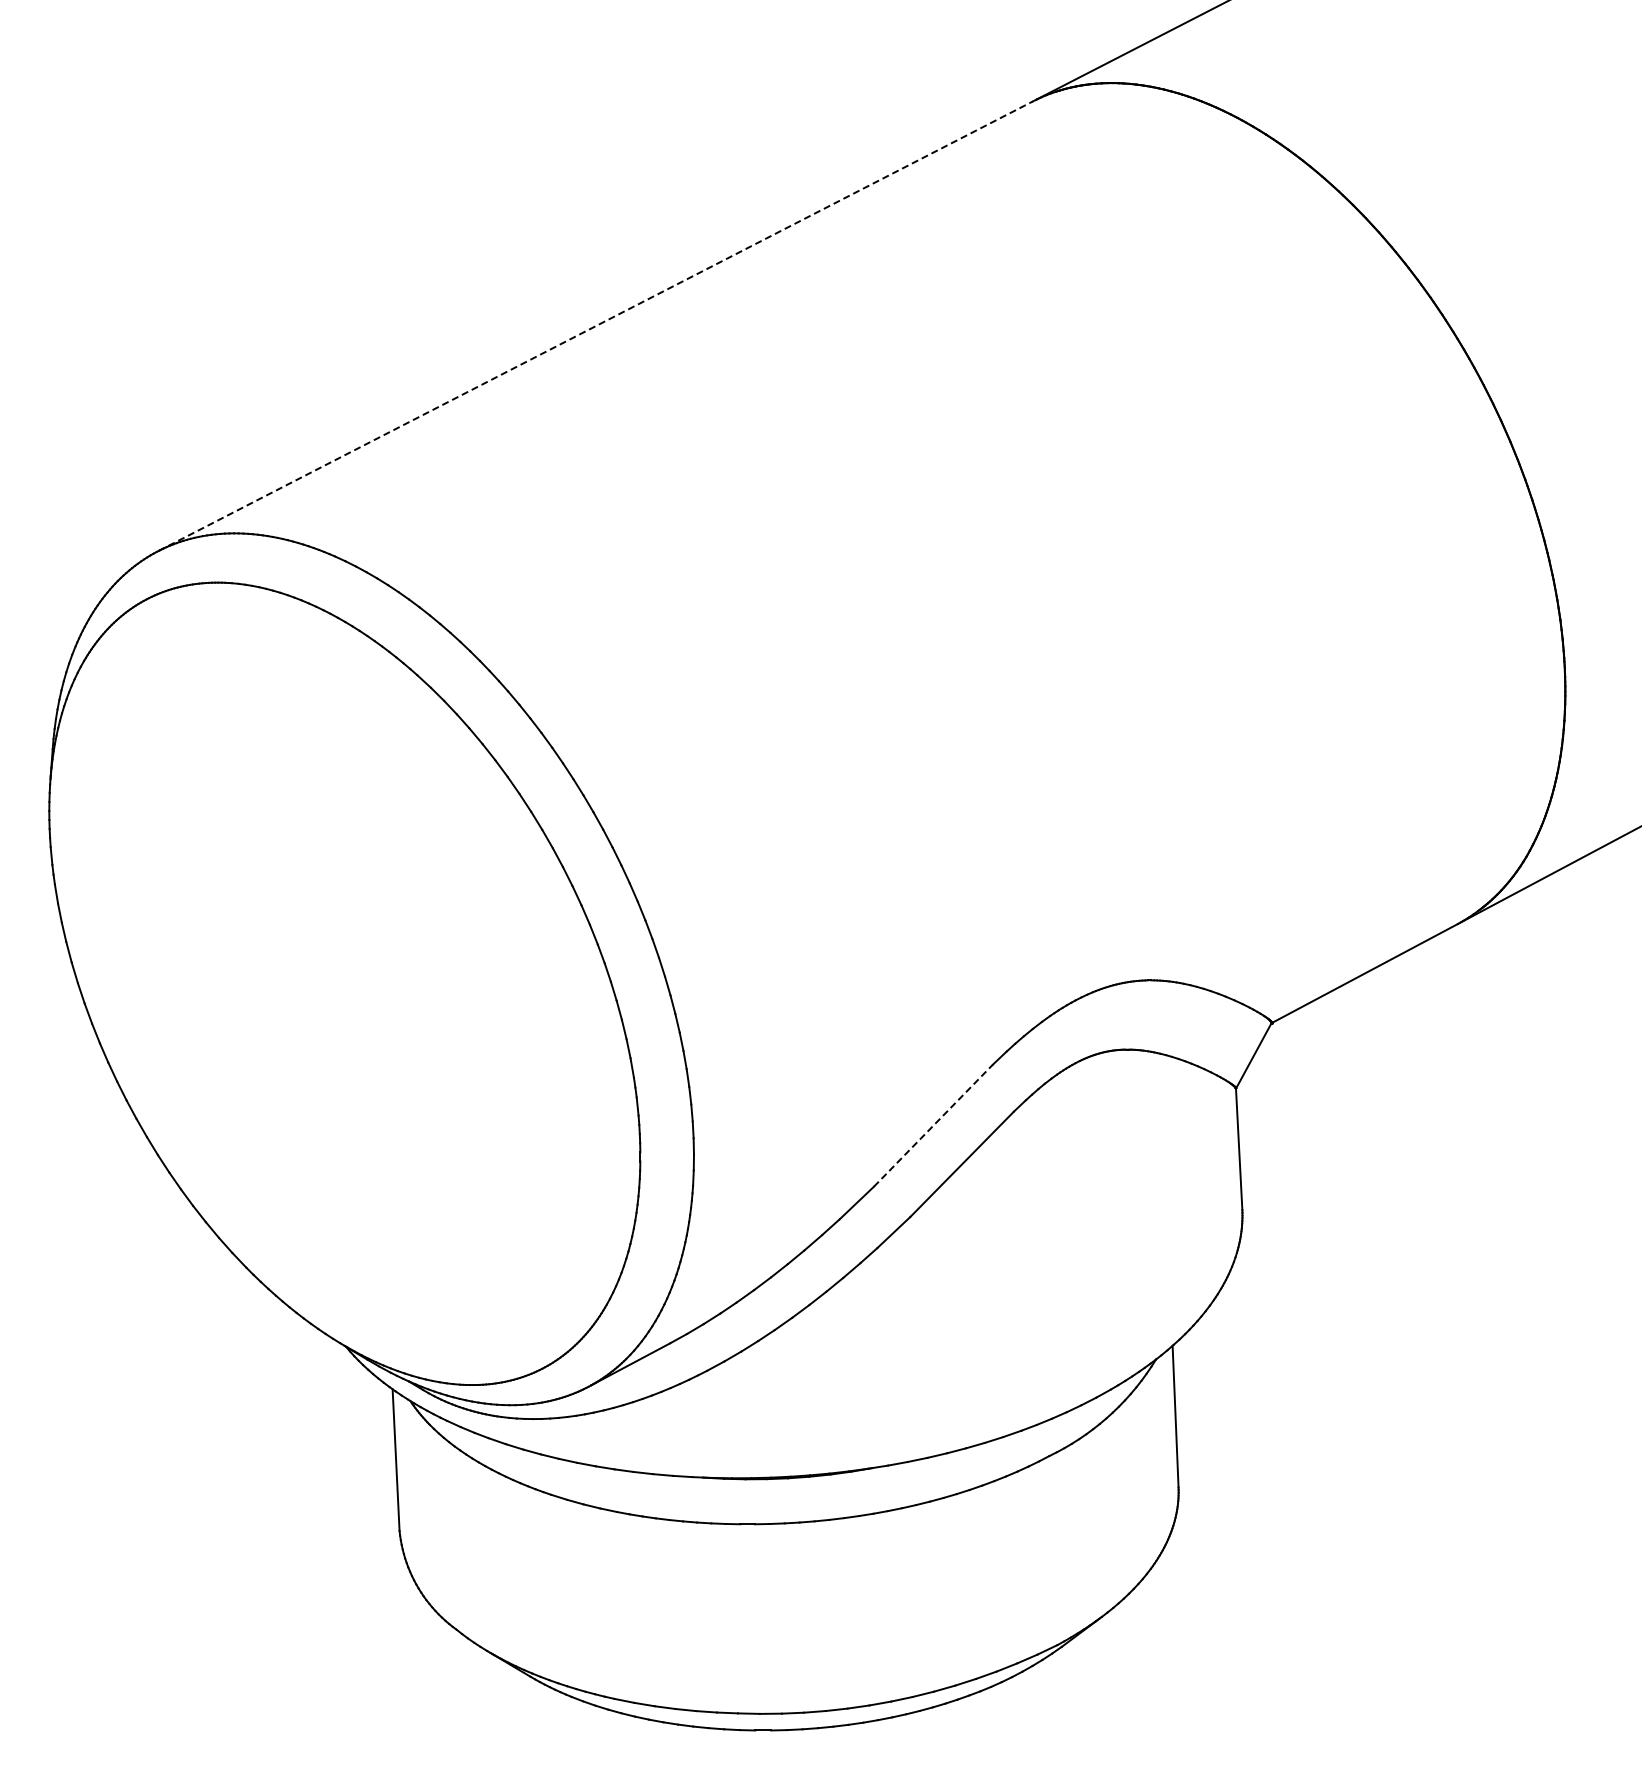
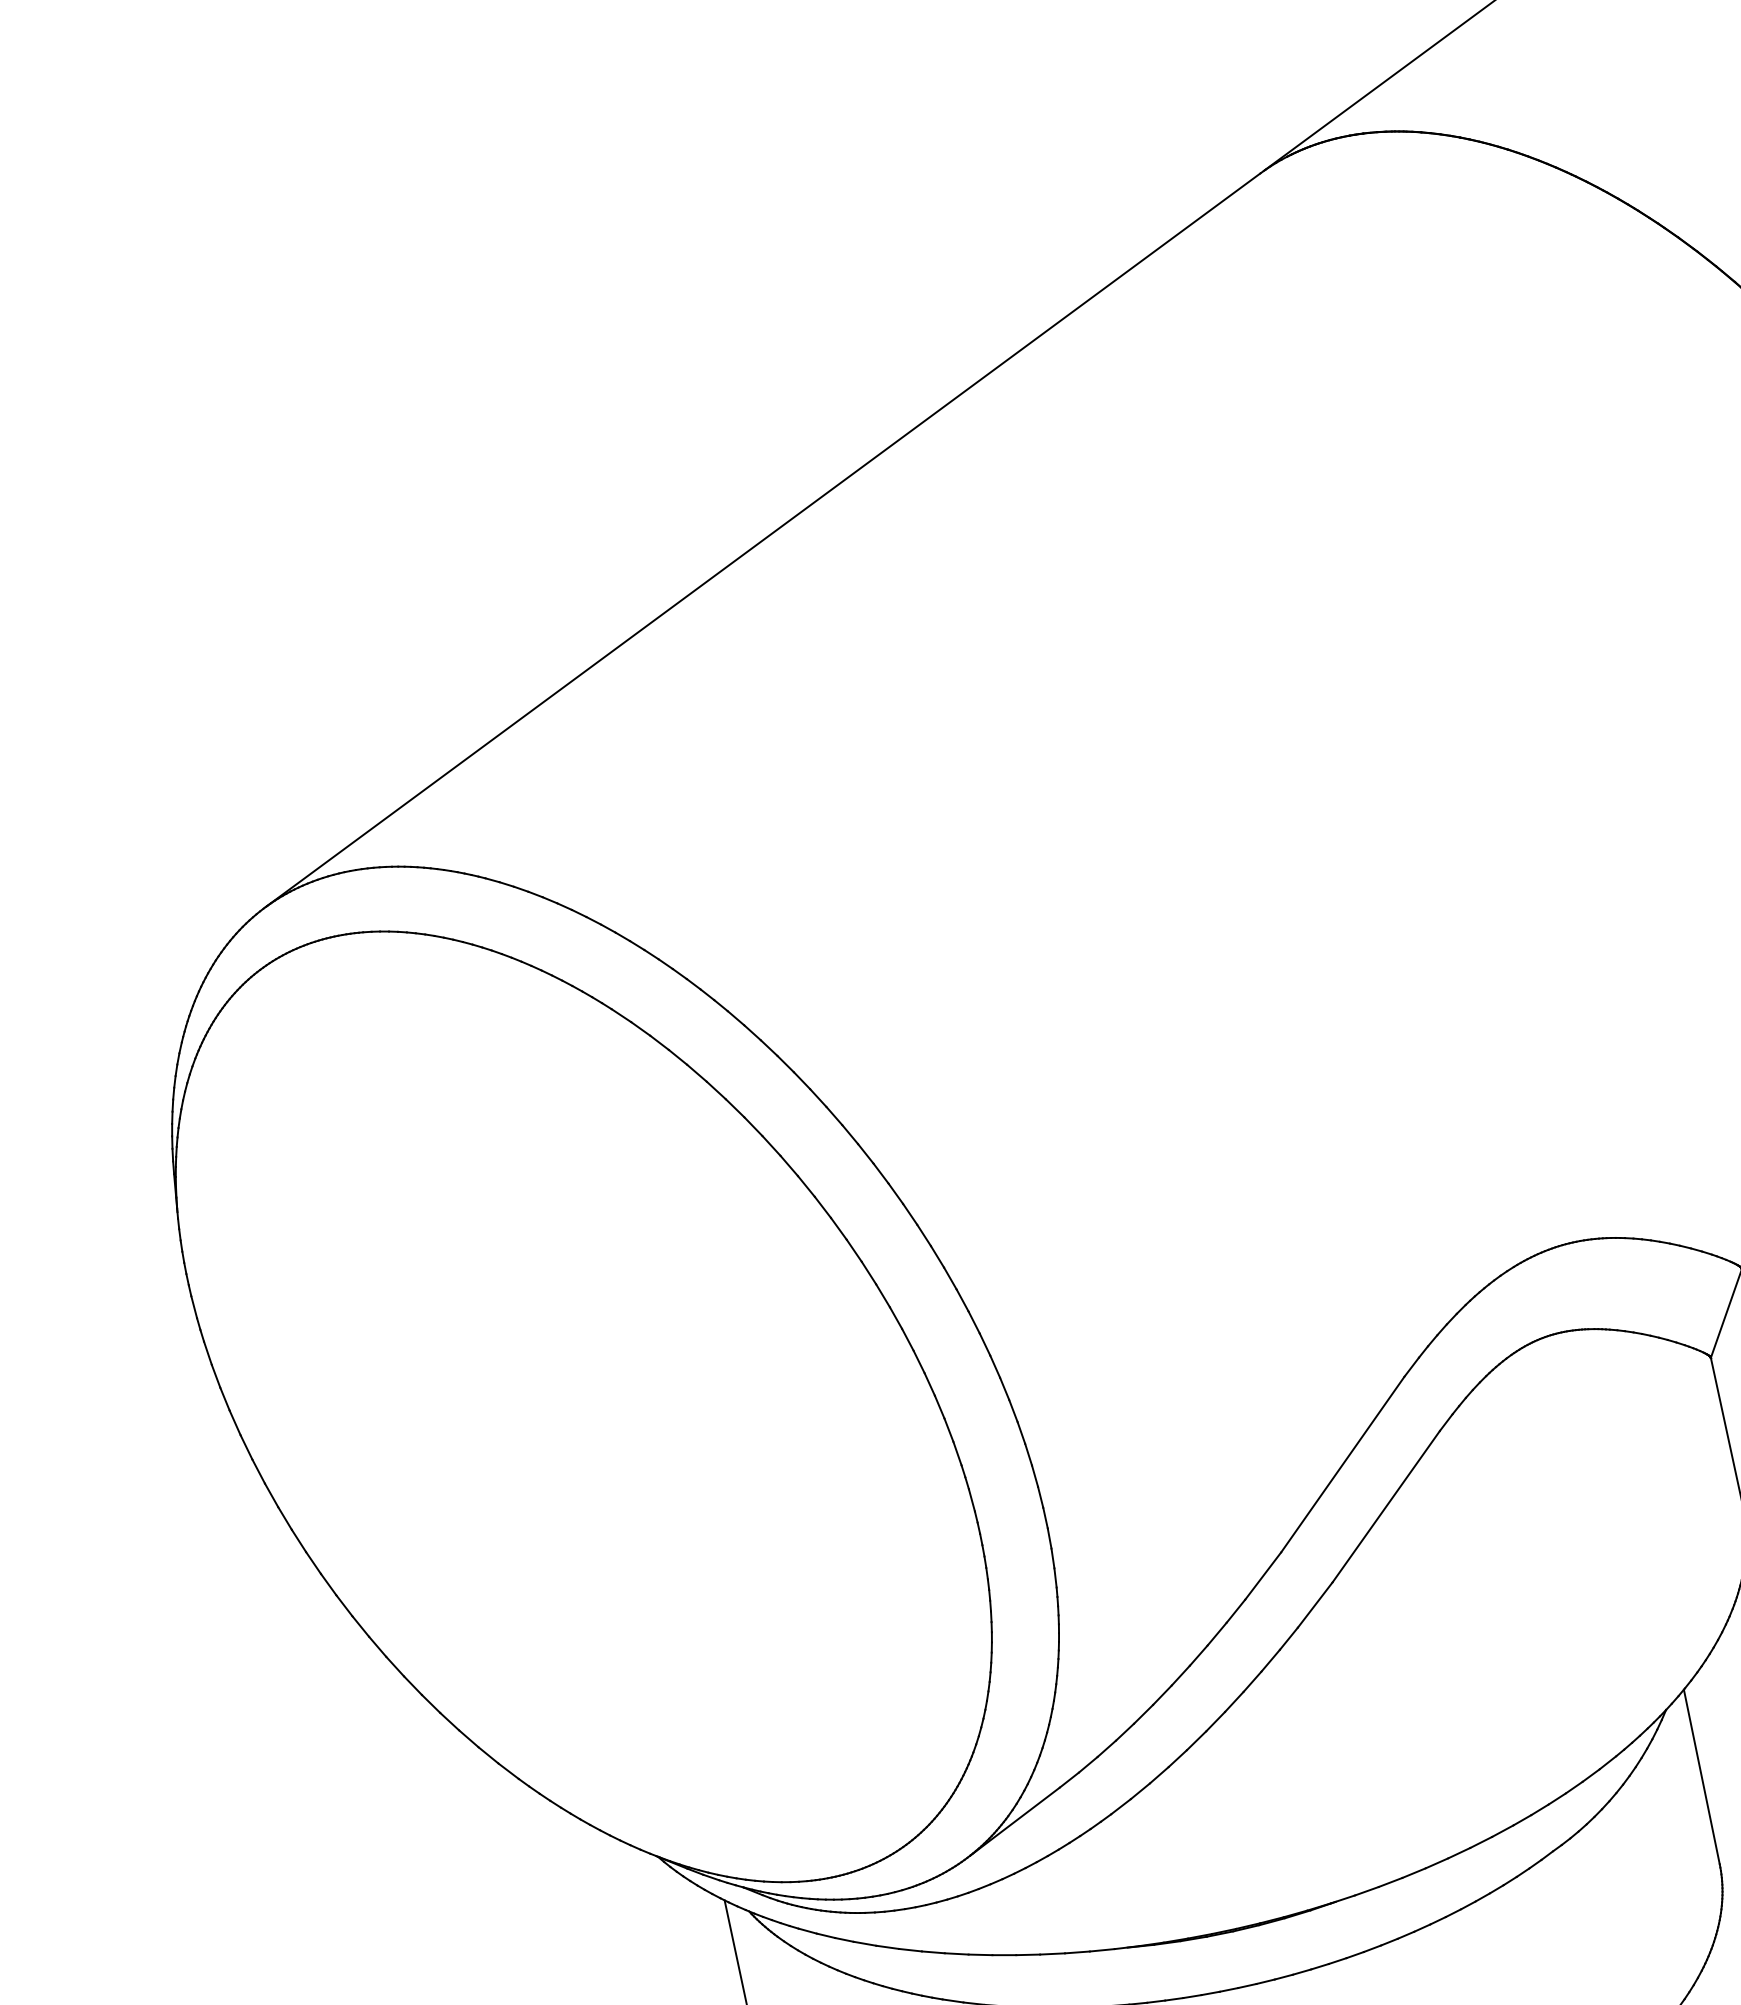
line: (595, 326) -> (762, 540), dashed -> solid
line: (933, 1125) -> (1342, 1464), dashed -> solid

